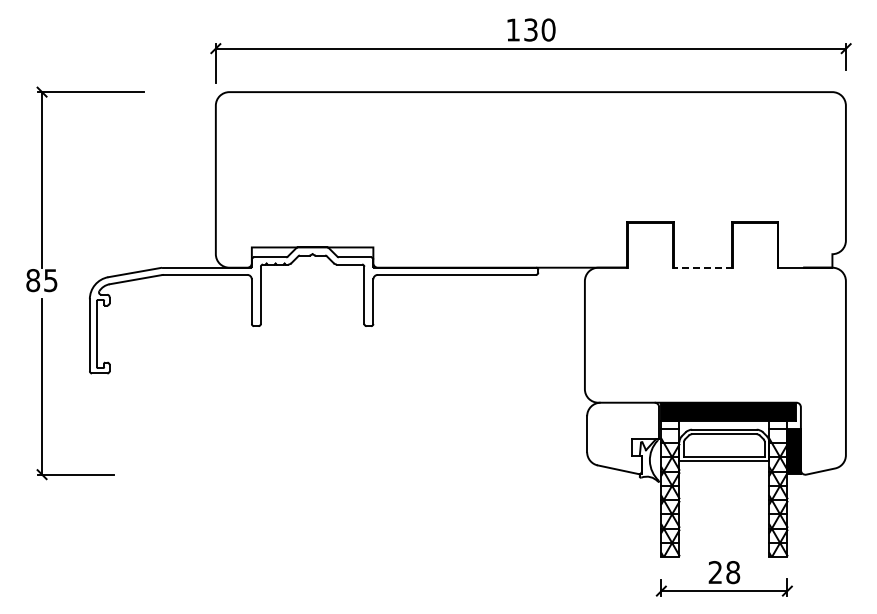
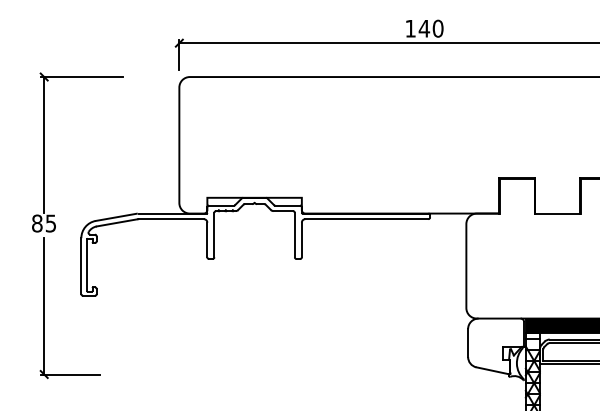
text: (530, 29) -> (424, 28), 130 -> 140
line: (702, 267) -> (557, 213), dashed -> solid

